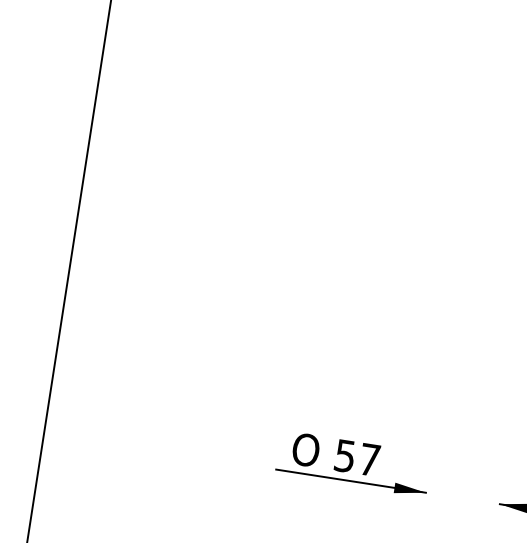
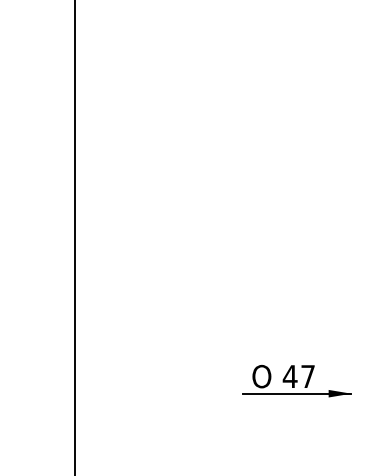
text: (344, 455) -> (289, 376), 57 -> 47

